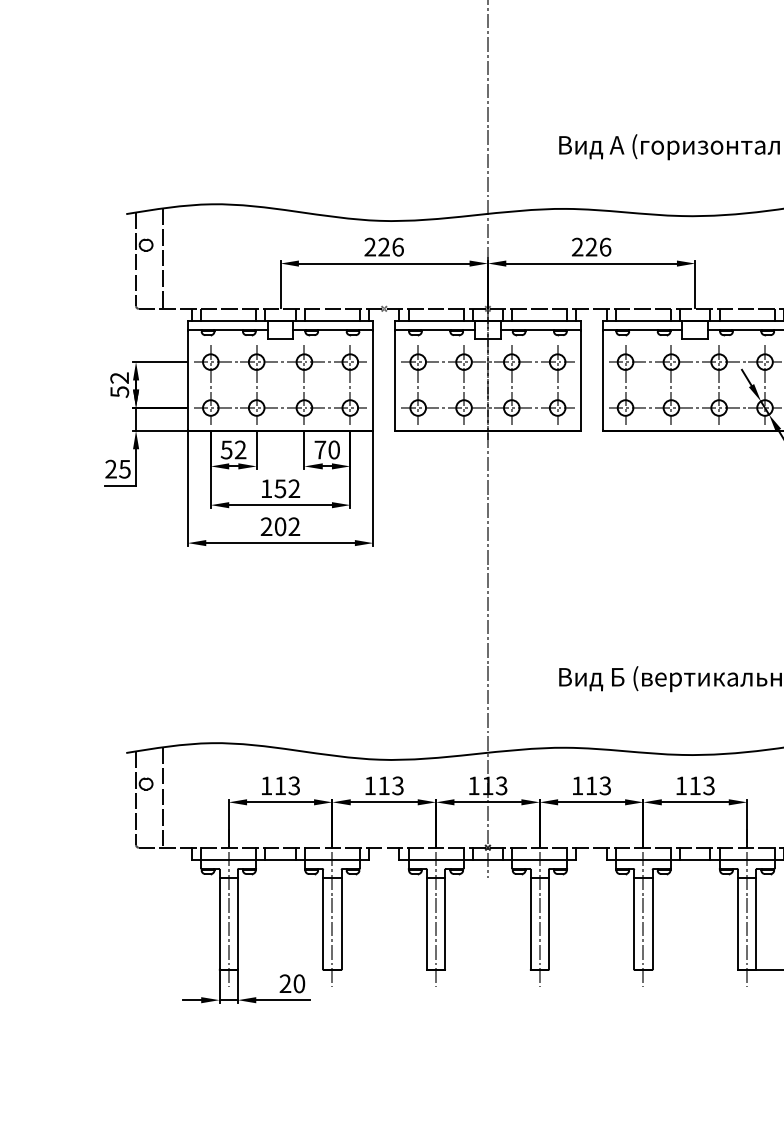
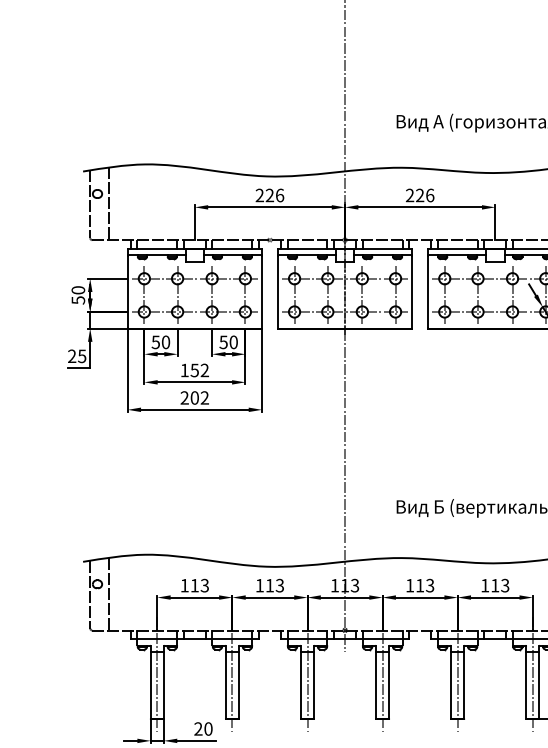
text: (119, 377) -> (78, 289), 52 -> 50
text: (240, 449) -> (165, 342), 52 -> 50
text: (320, 449) -> (223, 342), 70 -> 50

